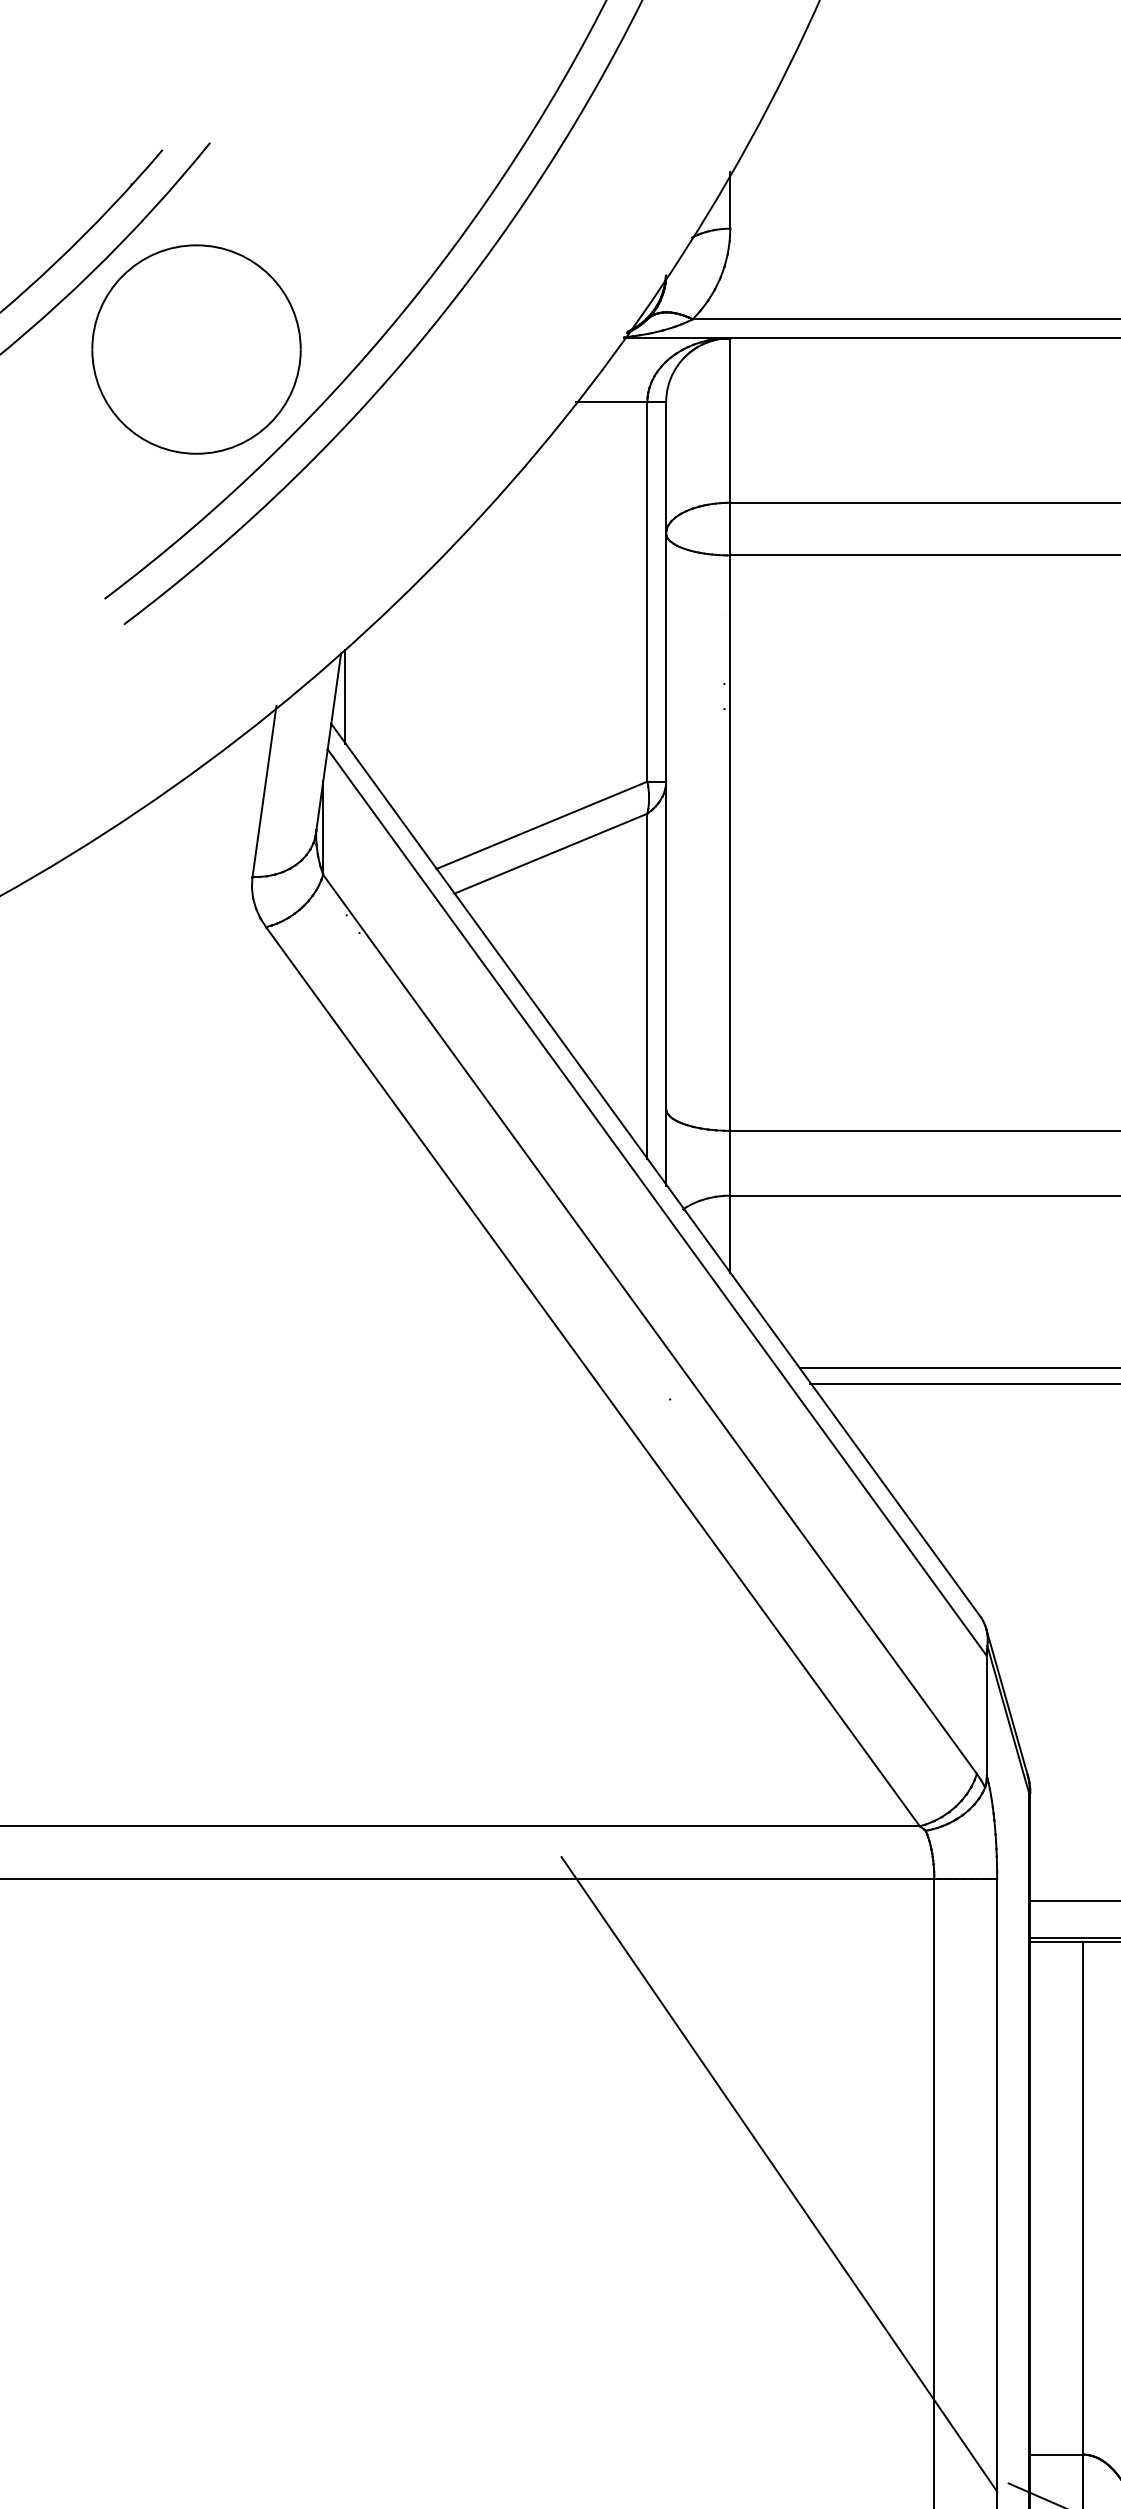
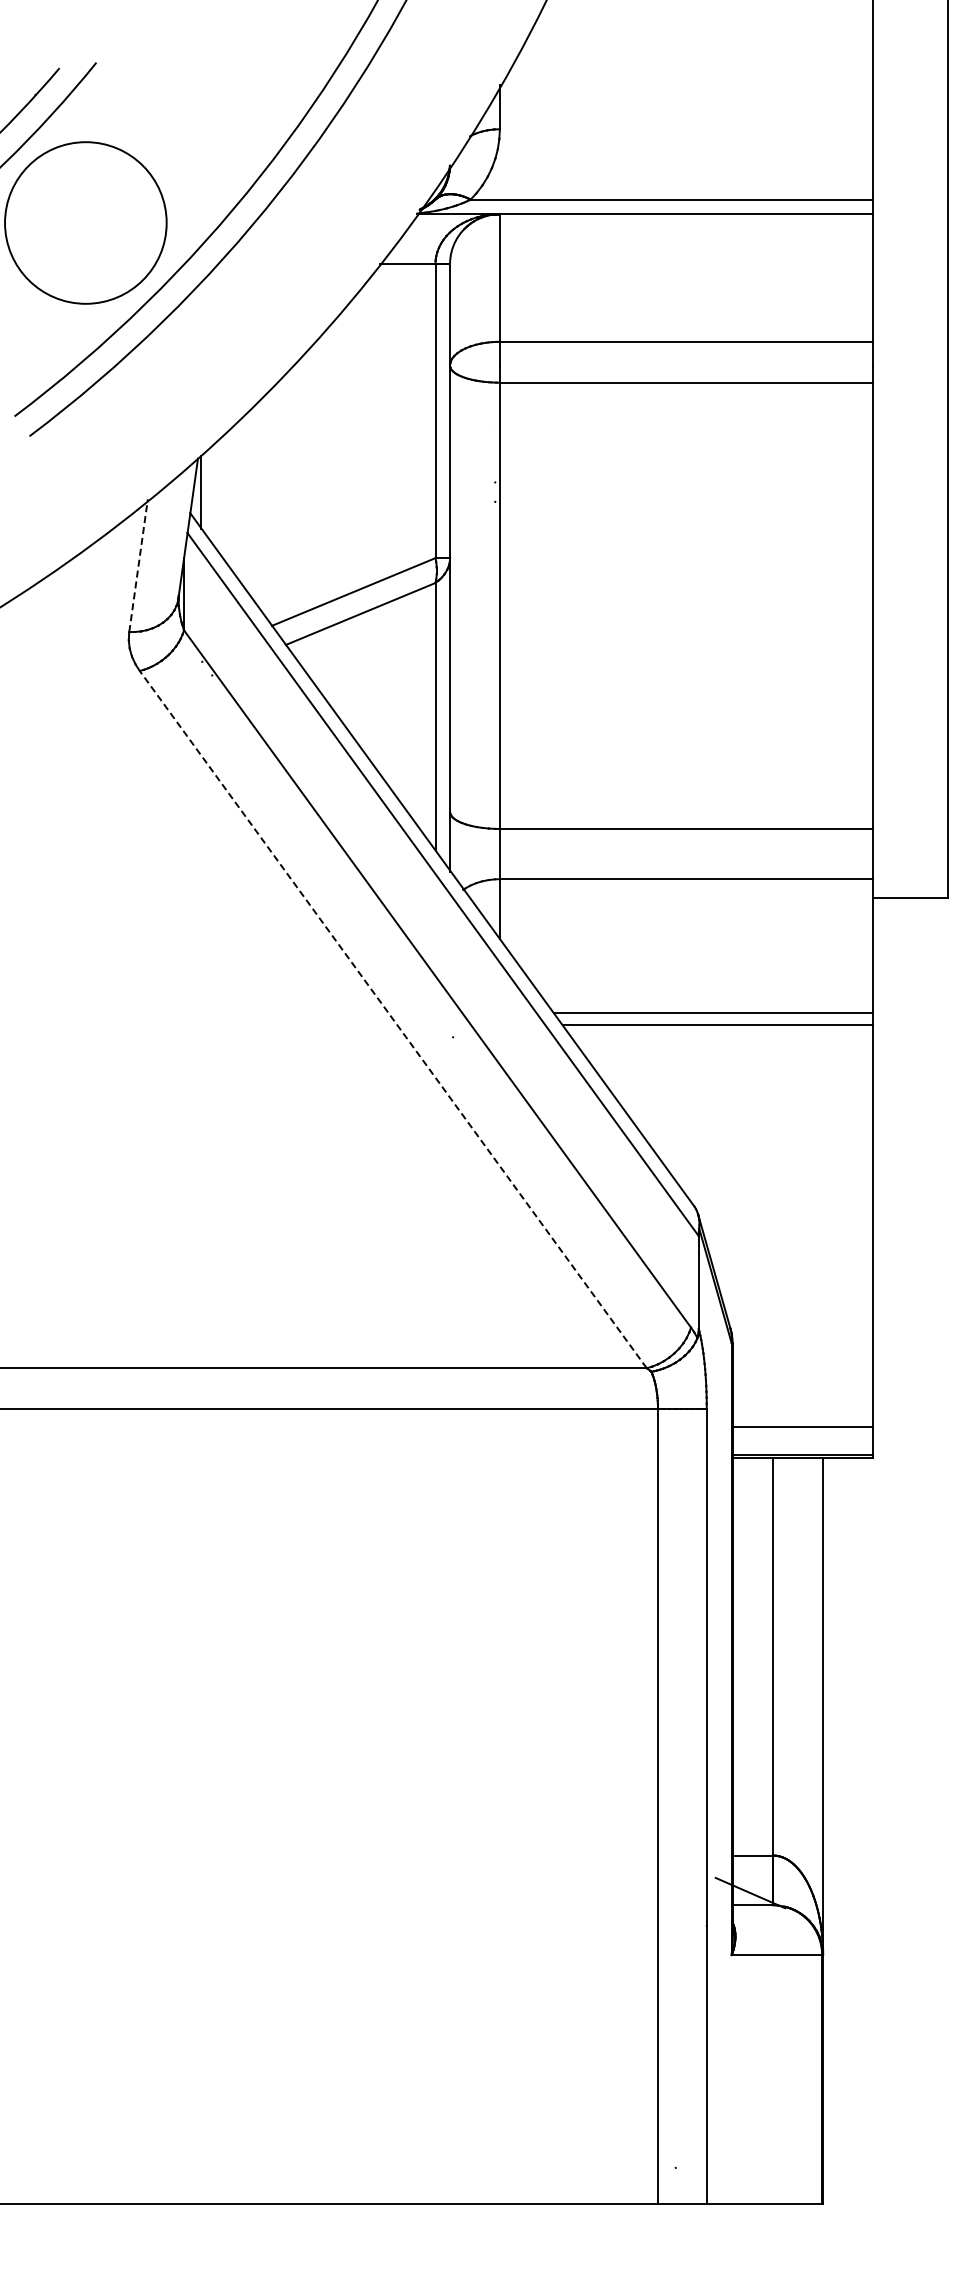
line: (264, 791) -> (138, 565), solid -> dashed
line: (593, 1376) -> (393, 1019), solid -> dashed
line: (778, 2174) -> (537, 1638), removed

